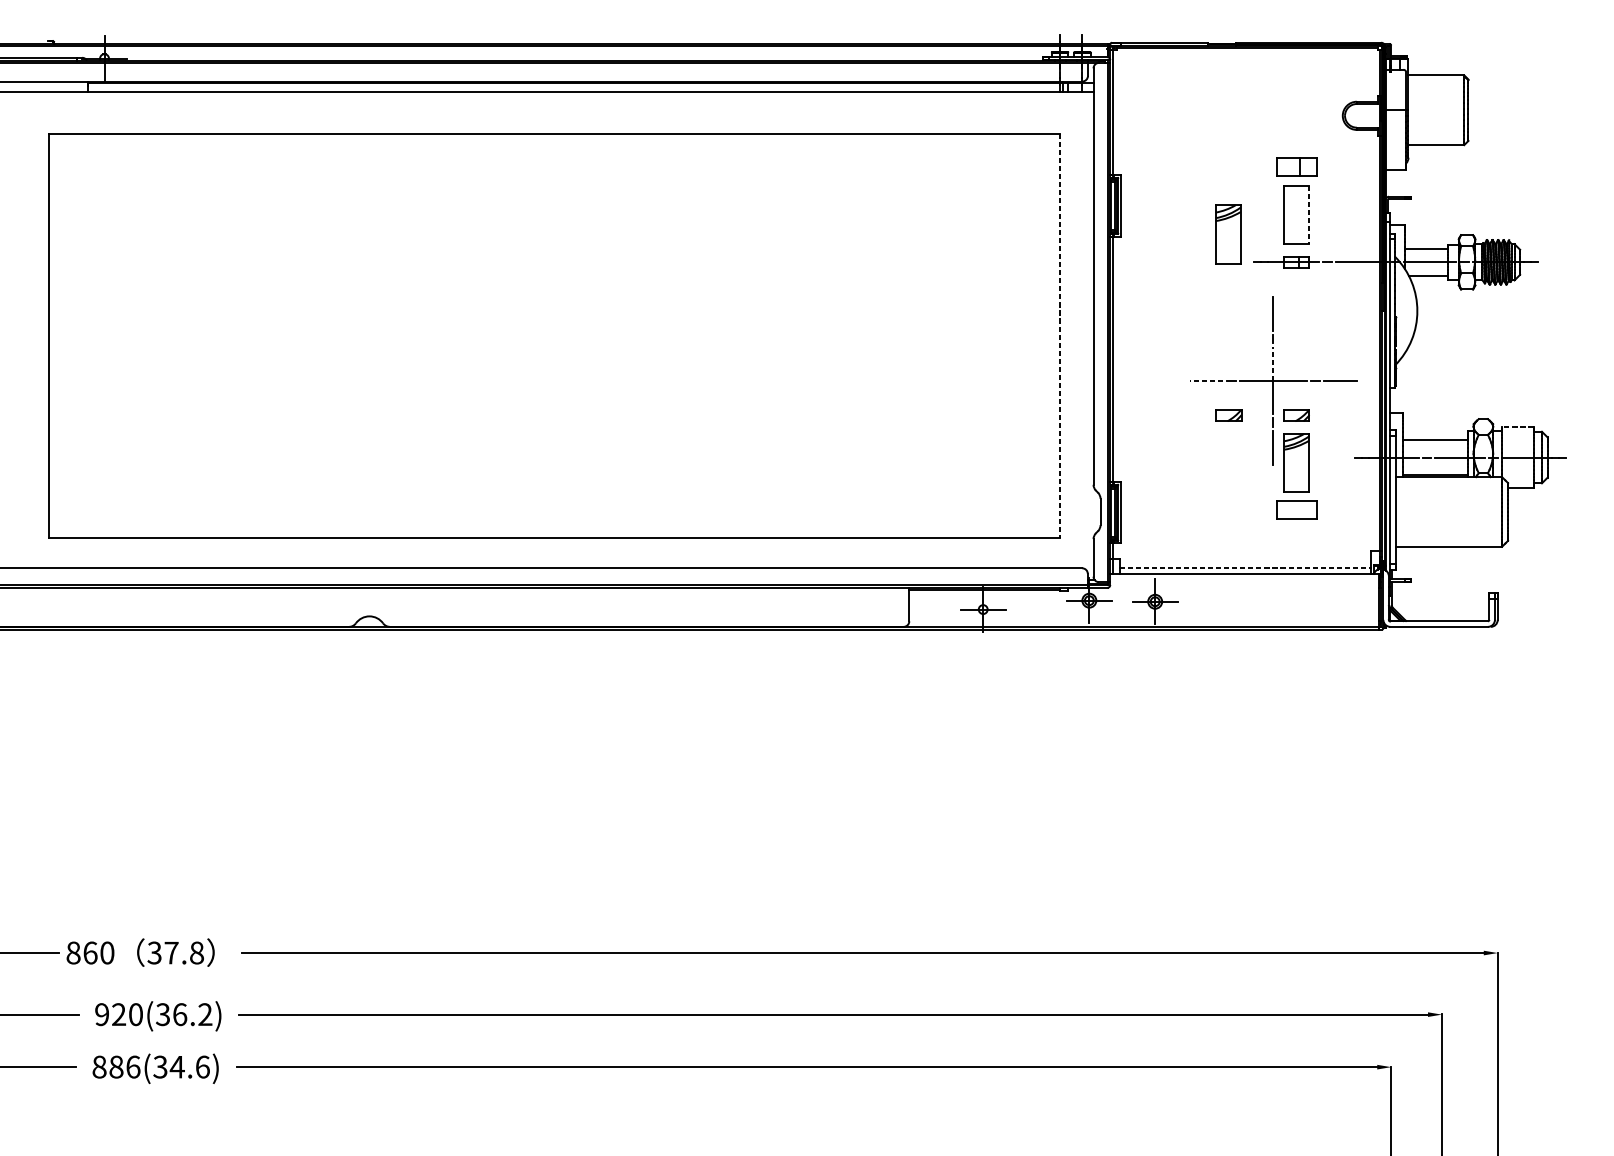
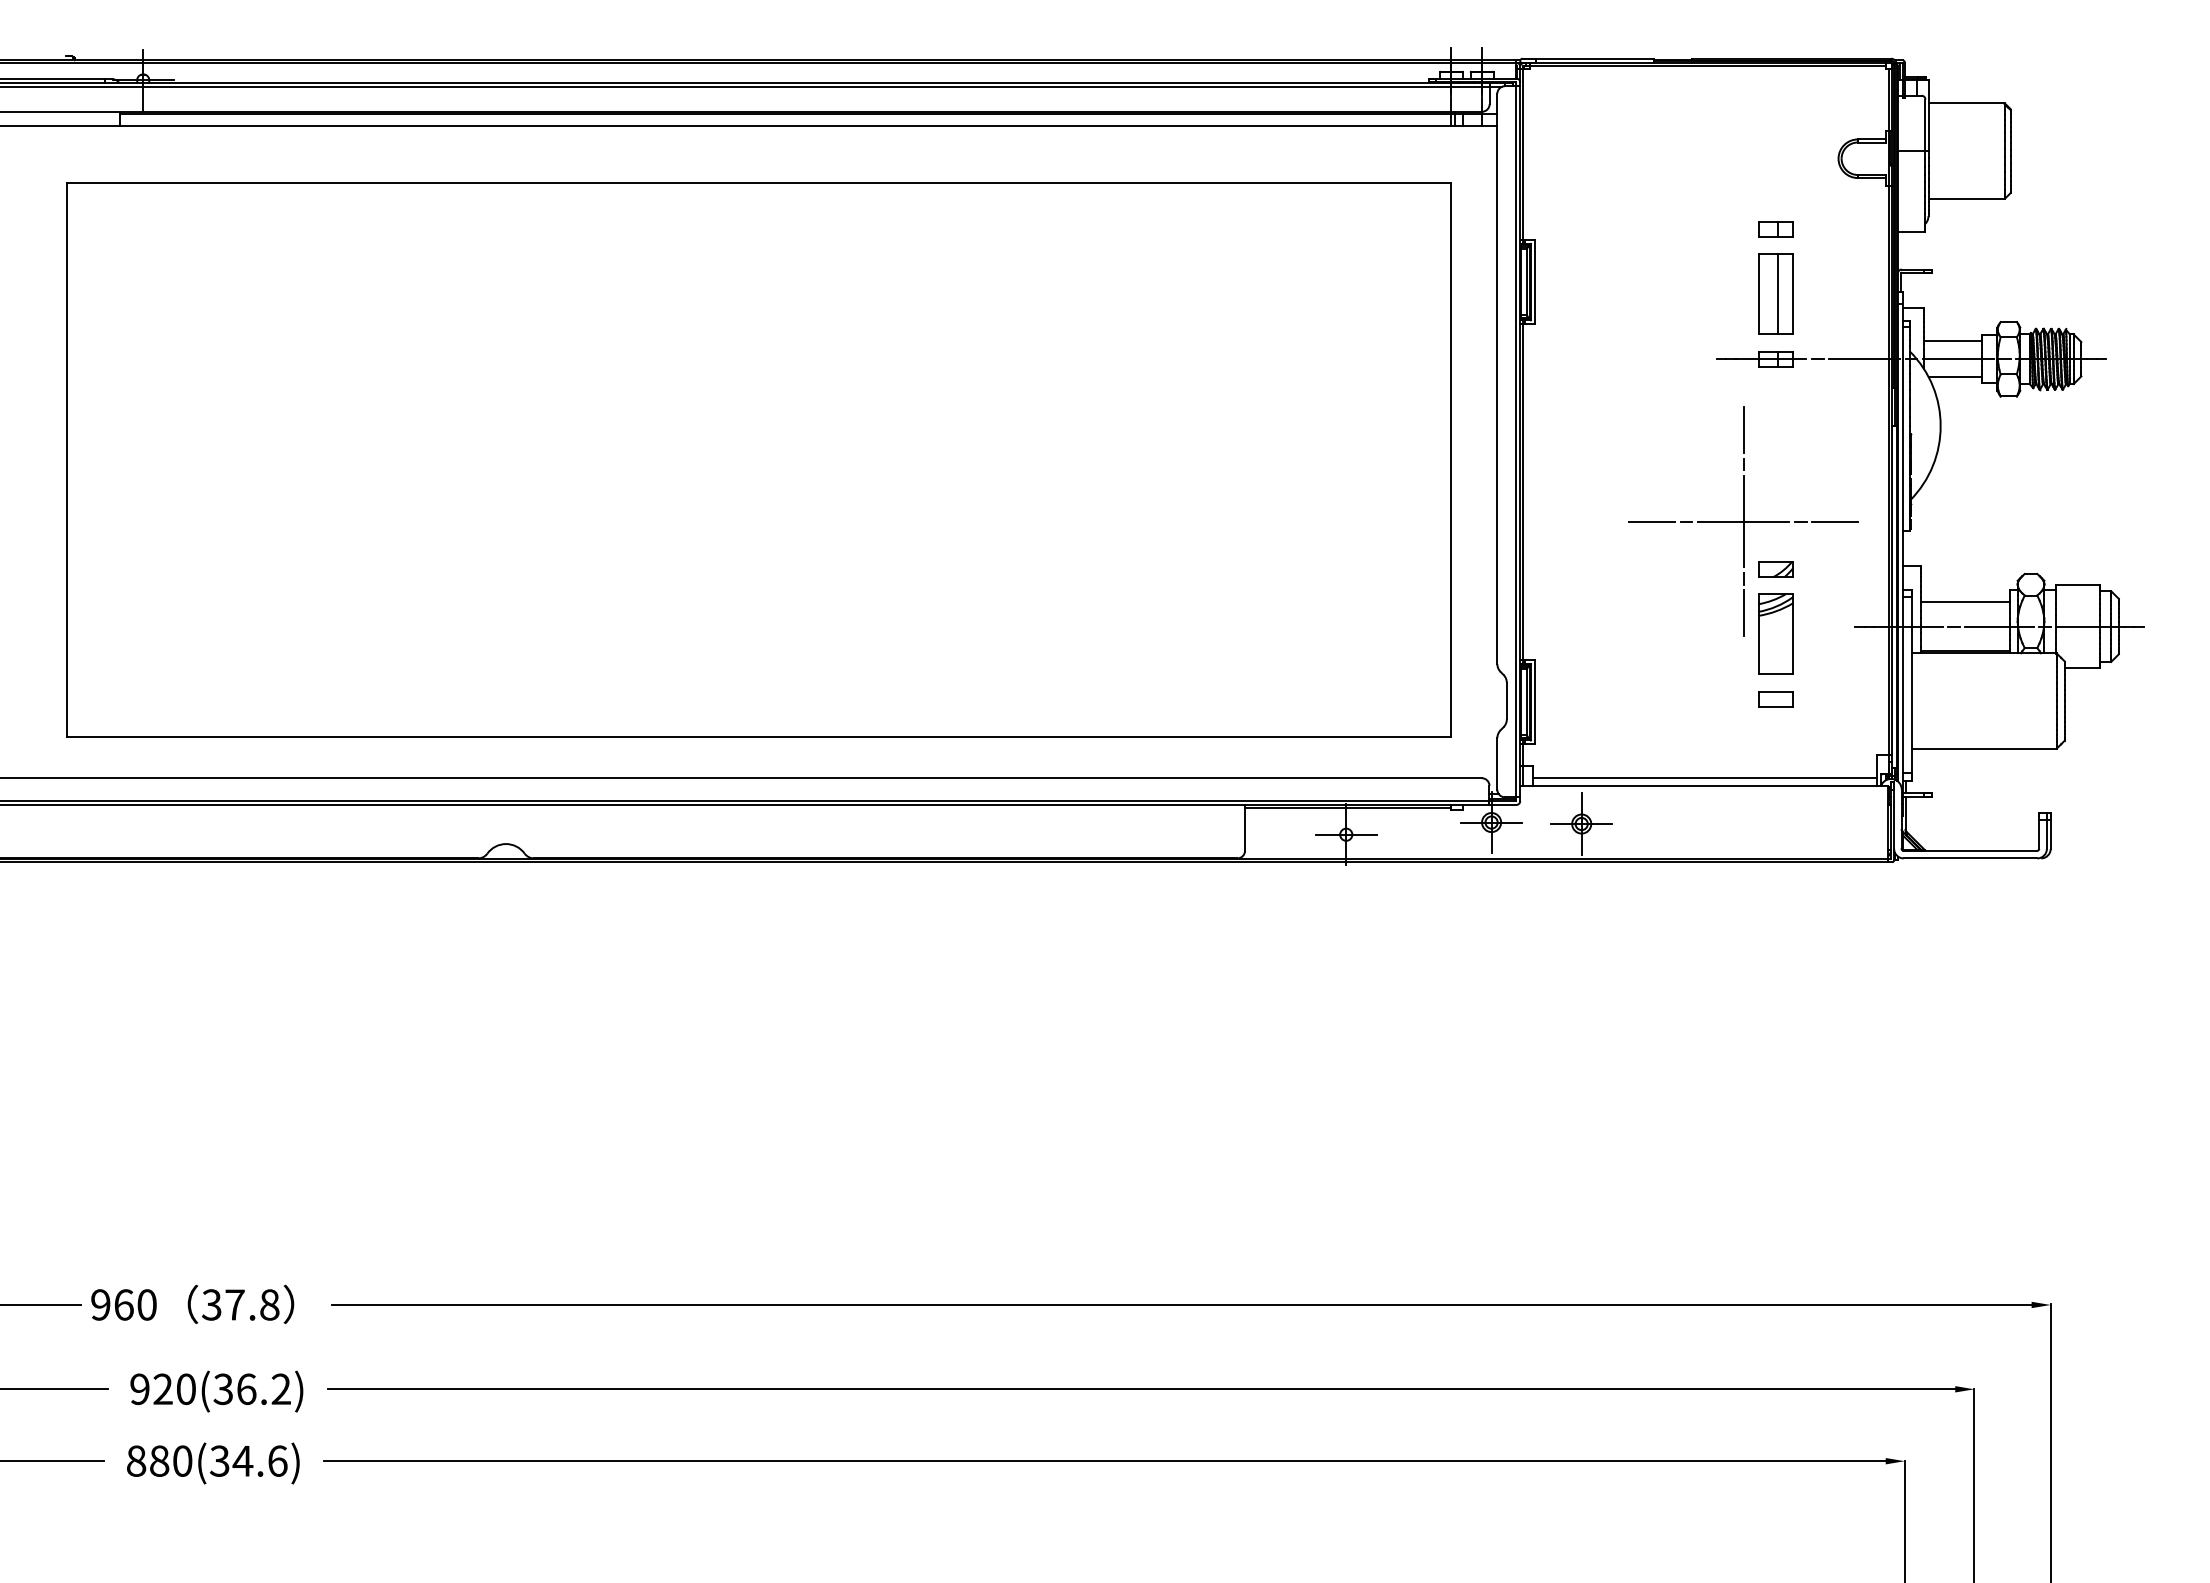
part: (1296, 167) -> (1775, 229), size x0.62
line: (1298, 214) -> (1778, 294), added
line: (1309, 214) -> (1792, 294), dashed -> solid
part: (1228, 233) -> (1681, 320), removed
line: (1060, 336) -> (1451, 460), dashed -> solid
line: (1273, 363) -> (1743, 498), dashed -> solid
line: (1206, 380) -> (1651, 521), dashed -> solid
part: (1228, 415) -> (1682, 569), removed
line: (1517, 427) -> (2077, 585), dashed -> solid
part: (1296, 510) -> (1775, 699), size x0.62
line: (1245, 567) -> (1705, 777), dashed -> solid
text: (73, 952) -> (100, 1304), 860 -> 960
text: (133, 1066) -> (182, 1460), 886(34.6) -> 880(34.6)

